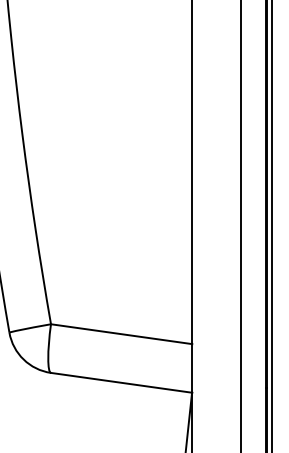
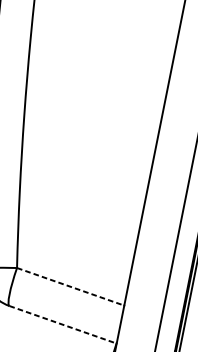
line: (122, 334) -> (71, 287), solid -> dashed
line: (122, 382) -> (63, 324), solid -> dashed

